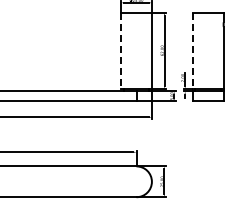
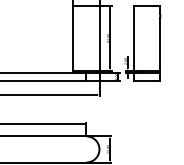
line: (121, 51) -> (73, 38), dashed -> solid
line: (192, 51) -> (133, 38), dashed -> solid

